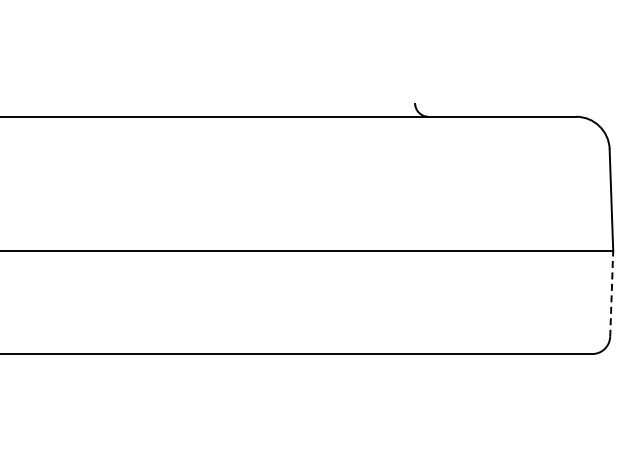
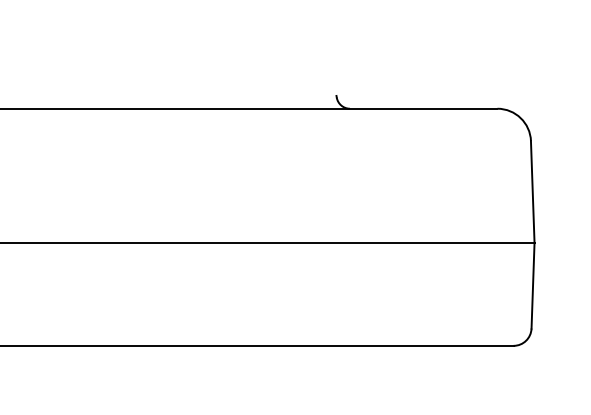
line: (611, 293) -> (532, 285), dashed -> solid

